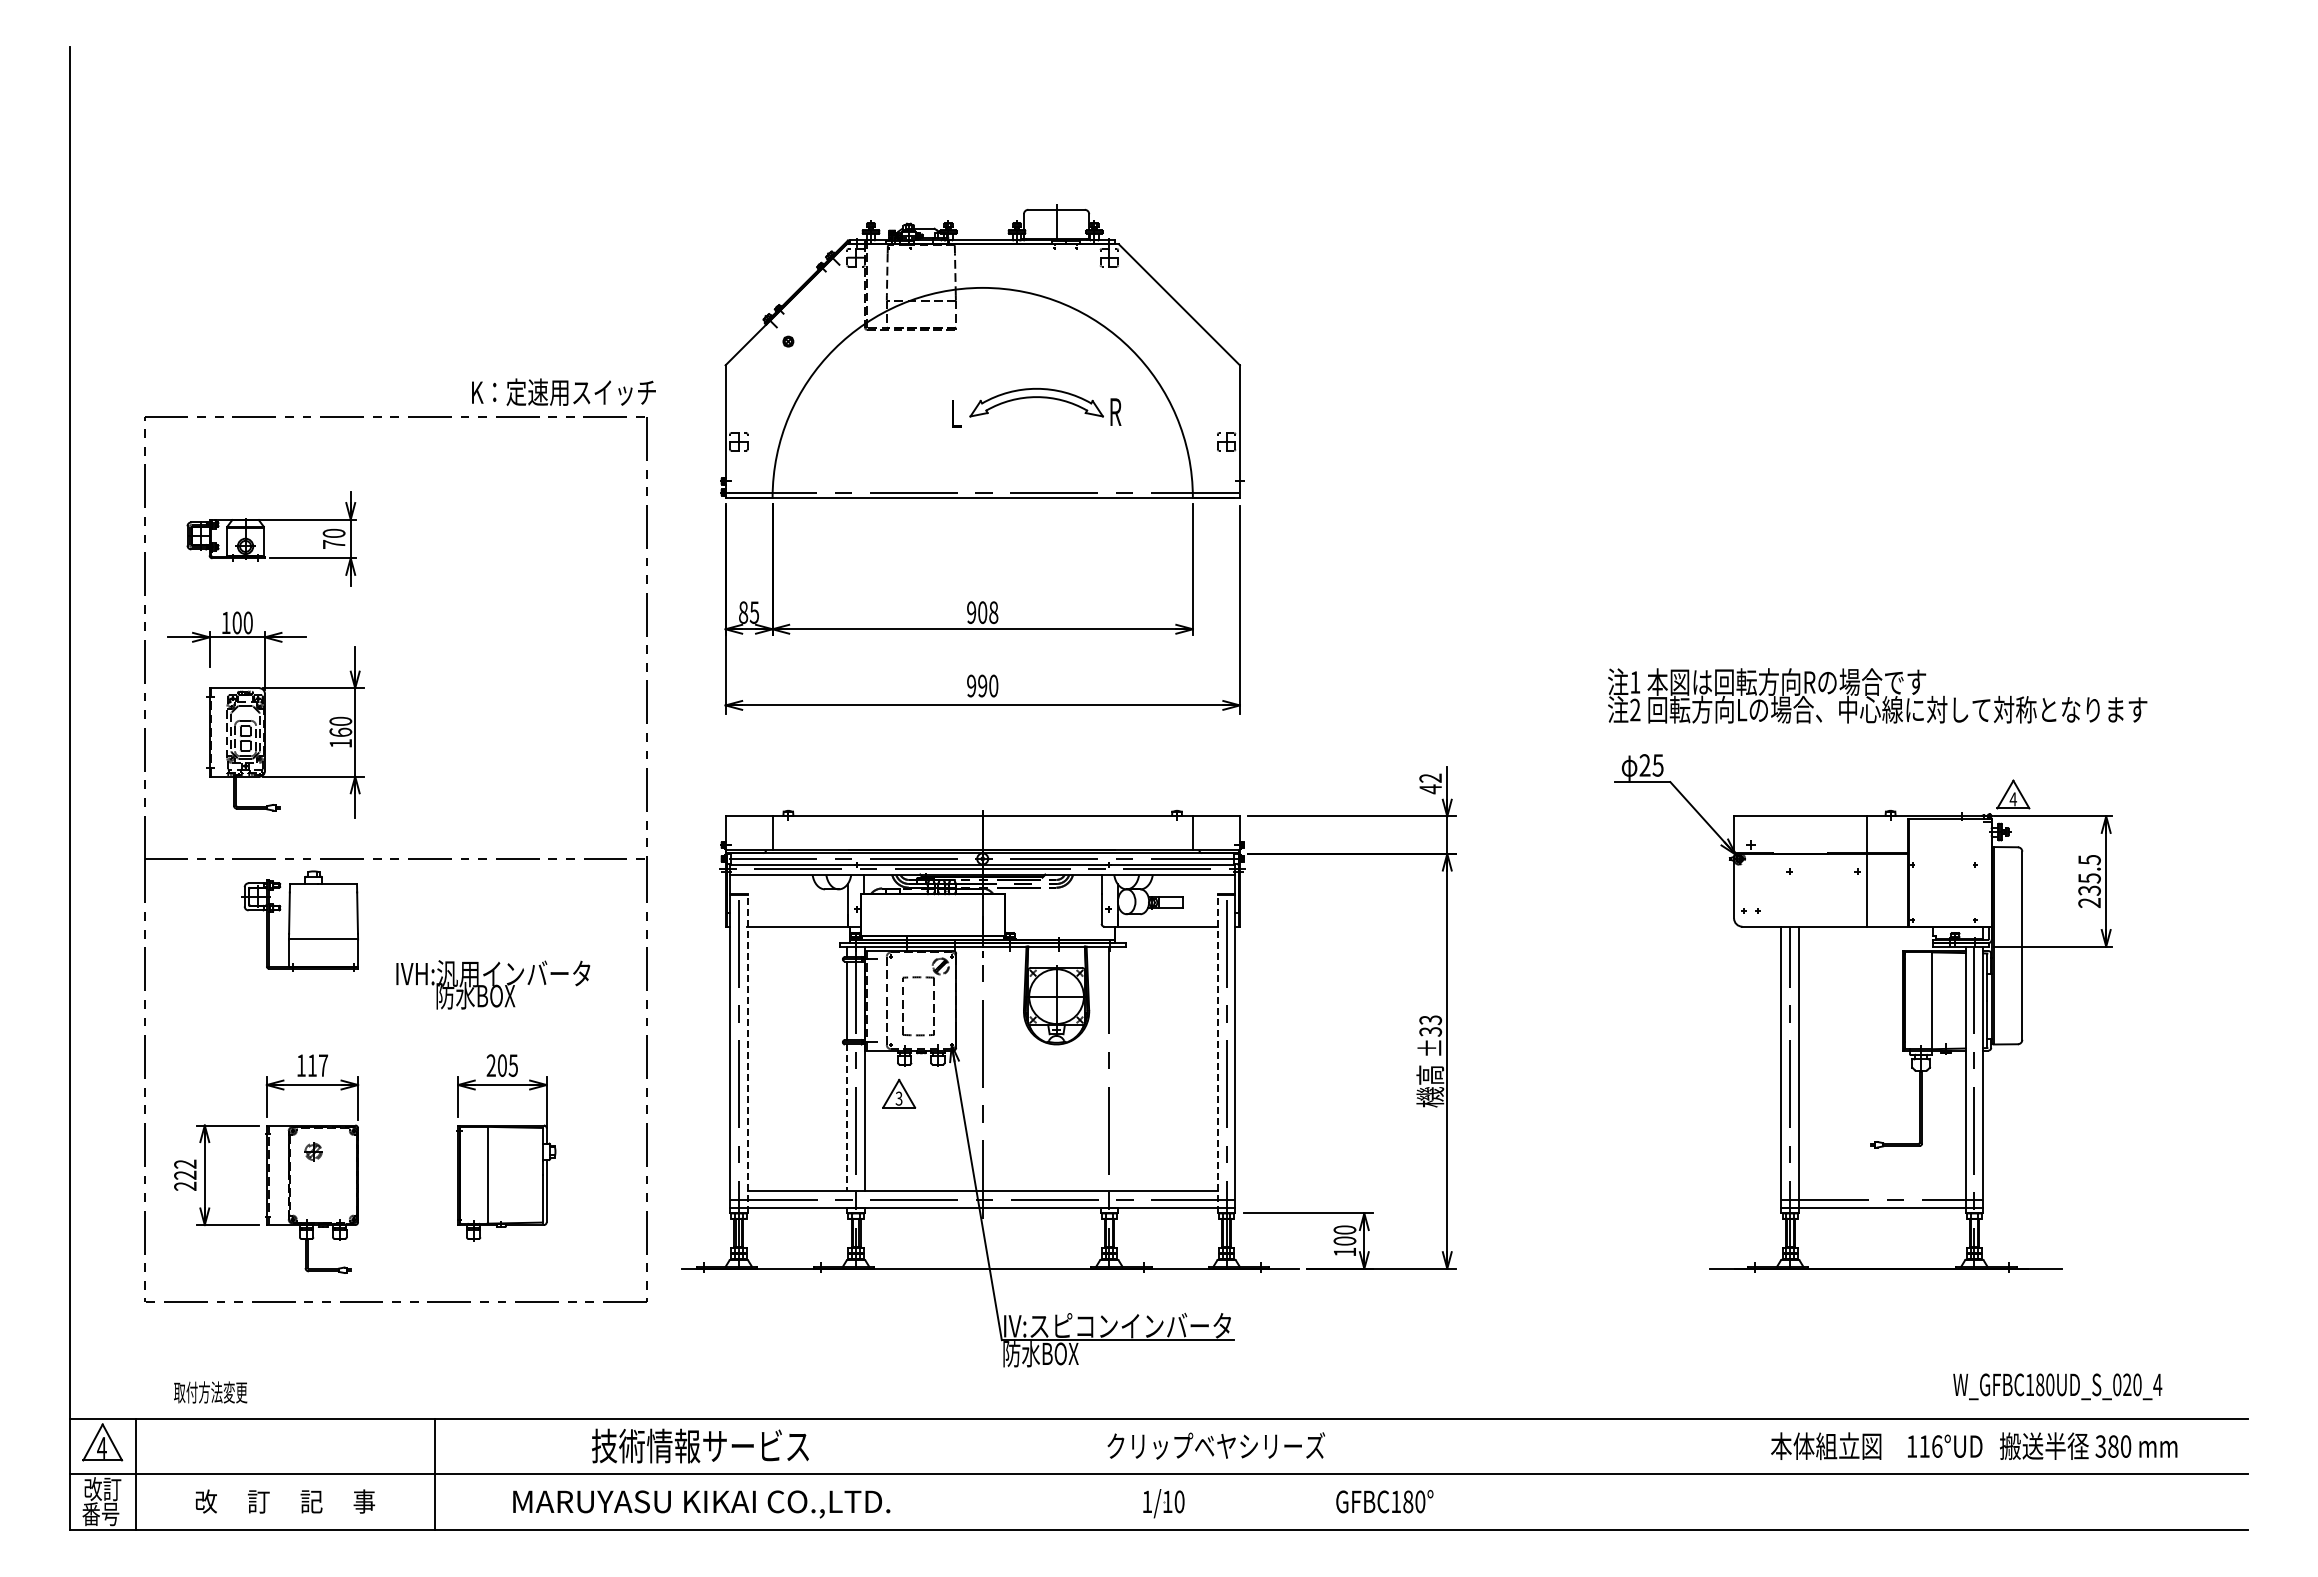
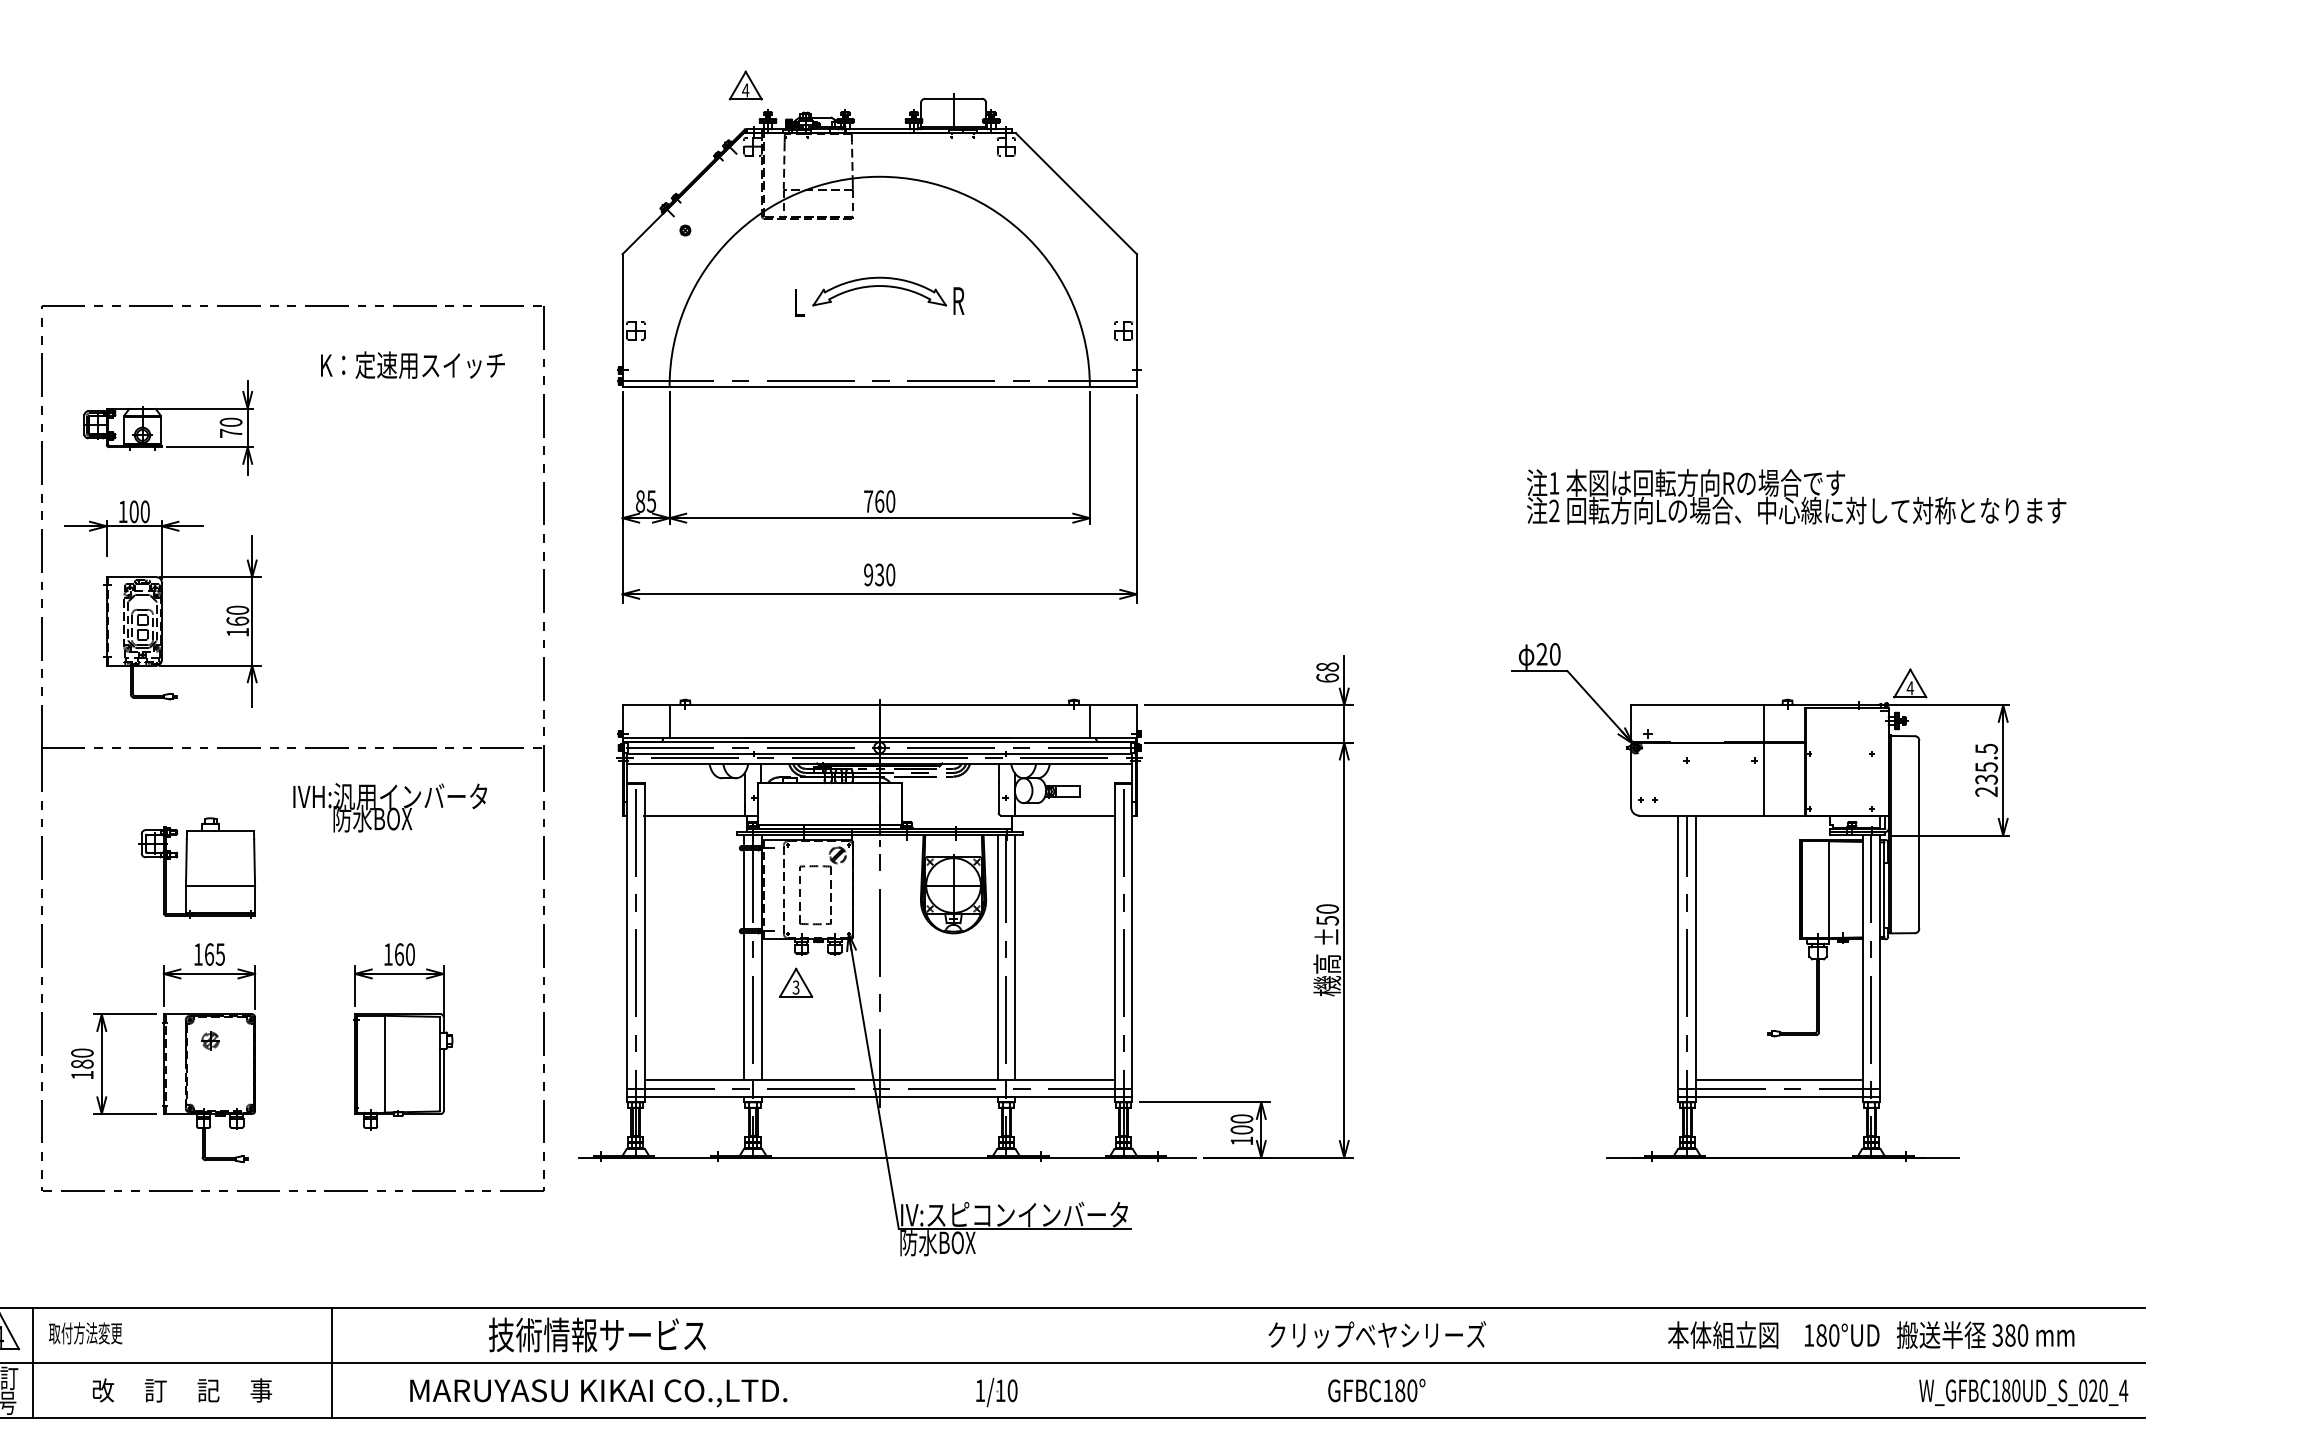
part: (848, 196) -> (745, 85), added
text: (563, 391) -> (412, 364), moved
part: (1032, 398) -> (875, 287), moved
text: (982, 612) -> (879, 501), 908 -> 760
text: (982, 686) -> (879, 575), 990 -> 930
text: (1877, 695) -> (1796, 496), moved
text: (1657, 765) -> (1554, 654), 25 -> 20
text: (1430, 783) -> (1327, 672), 42 -> 68
part: (299, 920) -> (196, 867), moved
text: (493, 984) -> (390, 807), moved
text: (1430, 1025) -> (1327, 914), ±33 -> ±50
line: (747, 1053) -> (644, 942), dashed -> solid
line: (1217, 1053) -> (1114, 942), dashed -> solid
text: (318, 1065) -> (215, 954), 117 -> 165
text: (501, 1065) -> (398, 954), 205 -> 160
line: (1100, 1068) -> (997, 957), added
line: (1118, 1068) -> (1015, 957), added
line: (847, 1118) -> (744, 1007), dashed -> solid
text: (185, 1174) -> (82, 1063), 222 -> 180
line: (1882, 1190) -> (1779, 1079), added
text: (2057, 1386) -> (2023, 1392), moved
text: (210, 1392) -> (85, 1333), moved
text: (1215, 1445) -> (1376, 1334), moved
text: (1930, 1446) -> (1827, 1335), 116°UD -> 180°UD
text: (1384, 1501) -> (1376, 1390), moved
part: (1163, 1503) -> (996, 1392), moved

